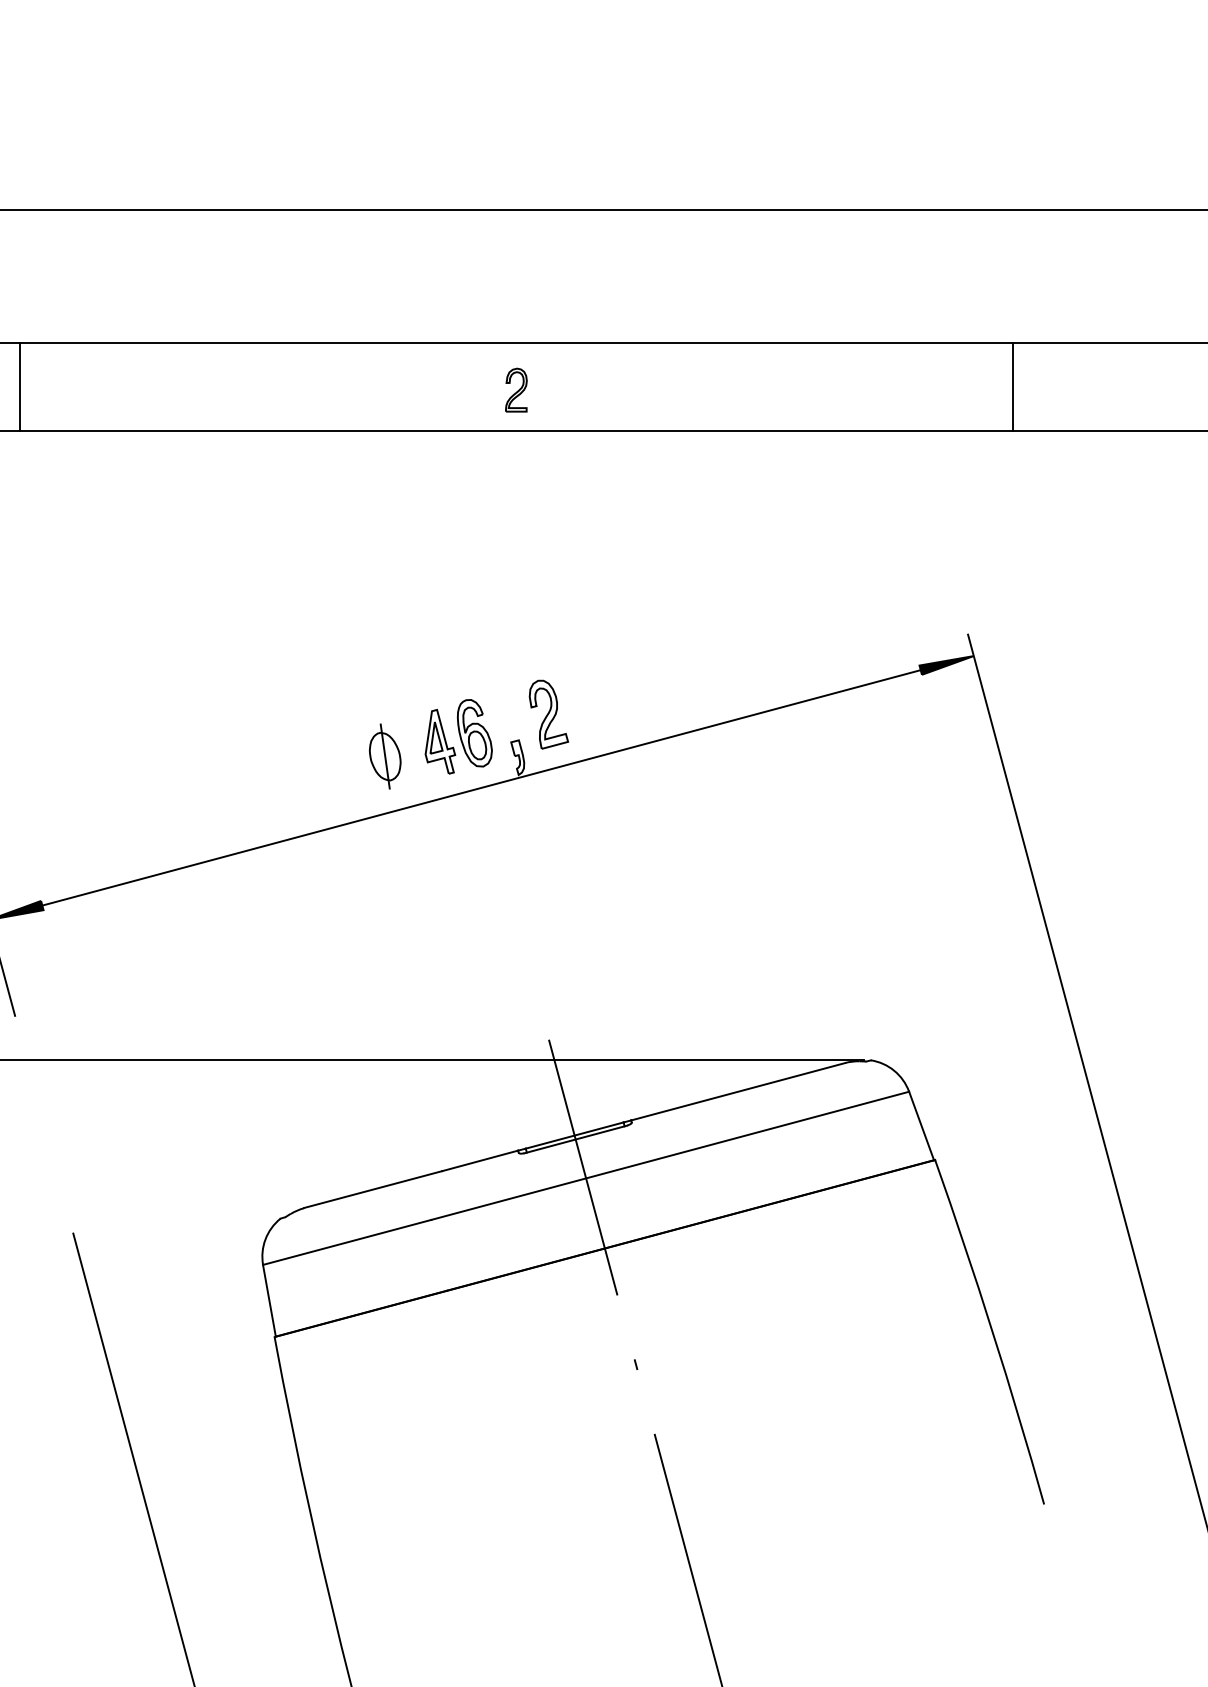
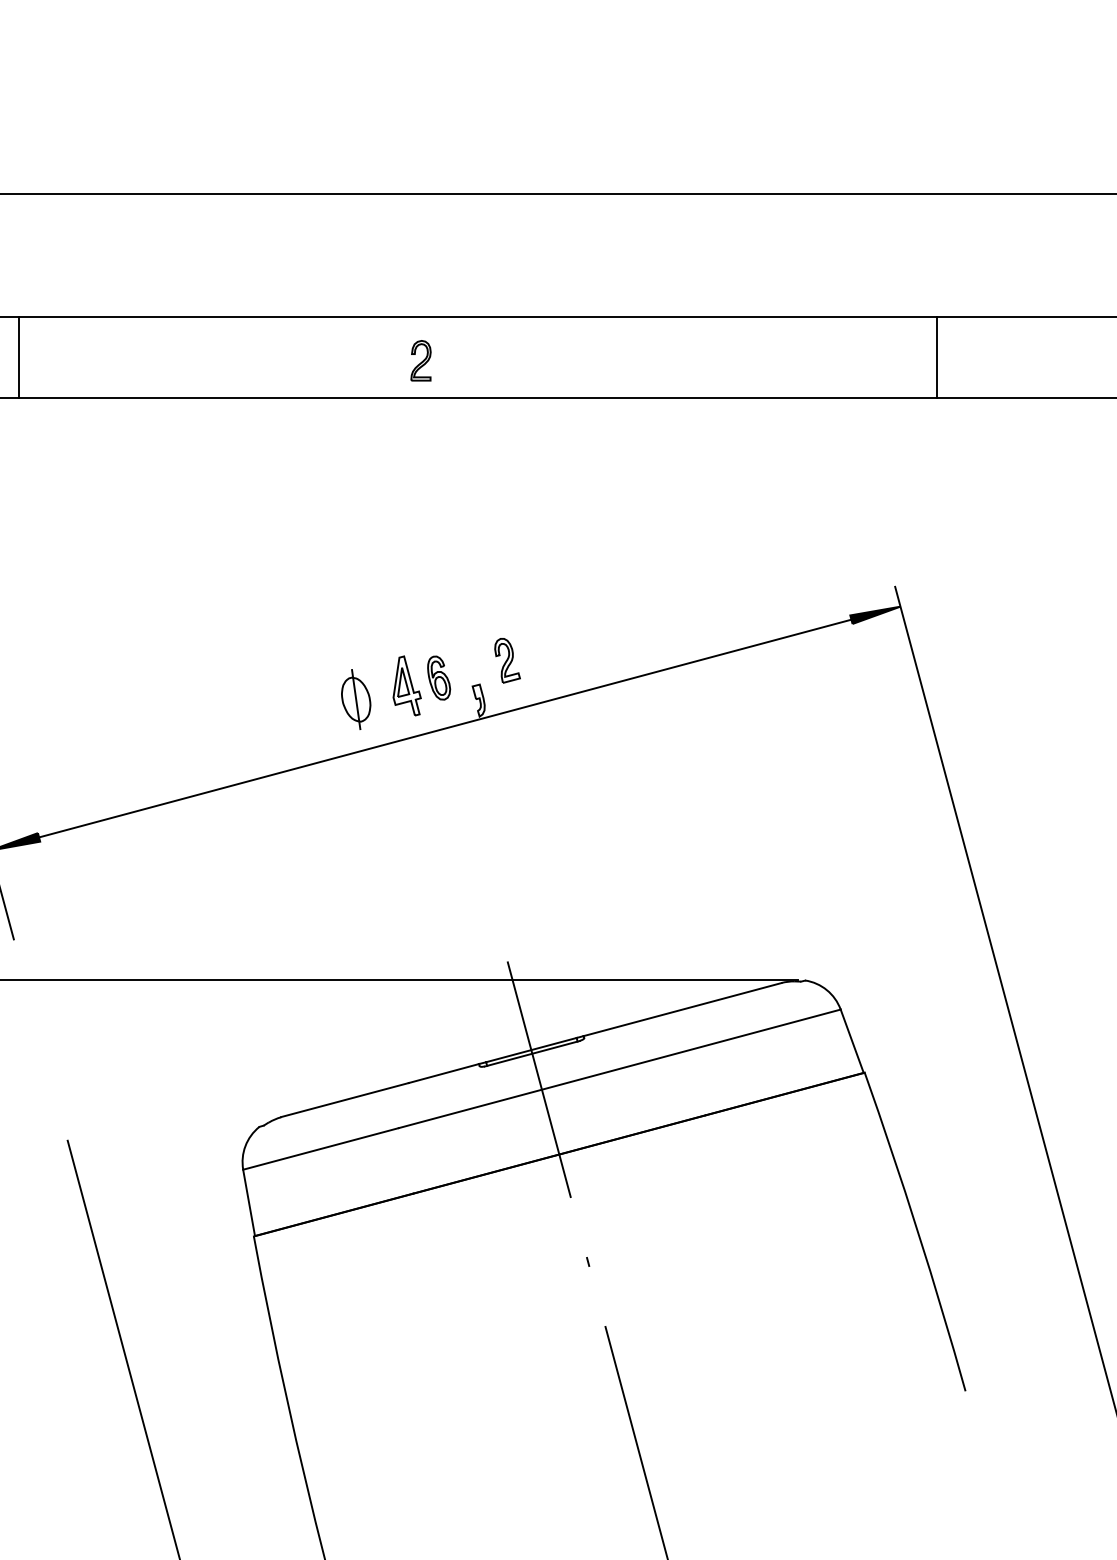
part: (516, 389) -> (421, 360), moved
part: (548, 714) -> (507, 660), size x0.7
part: (474, 733) -> (438, 678), size x0.7

